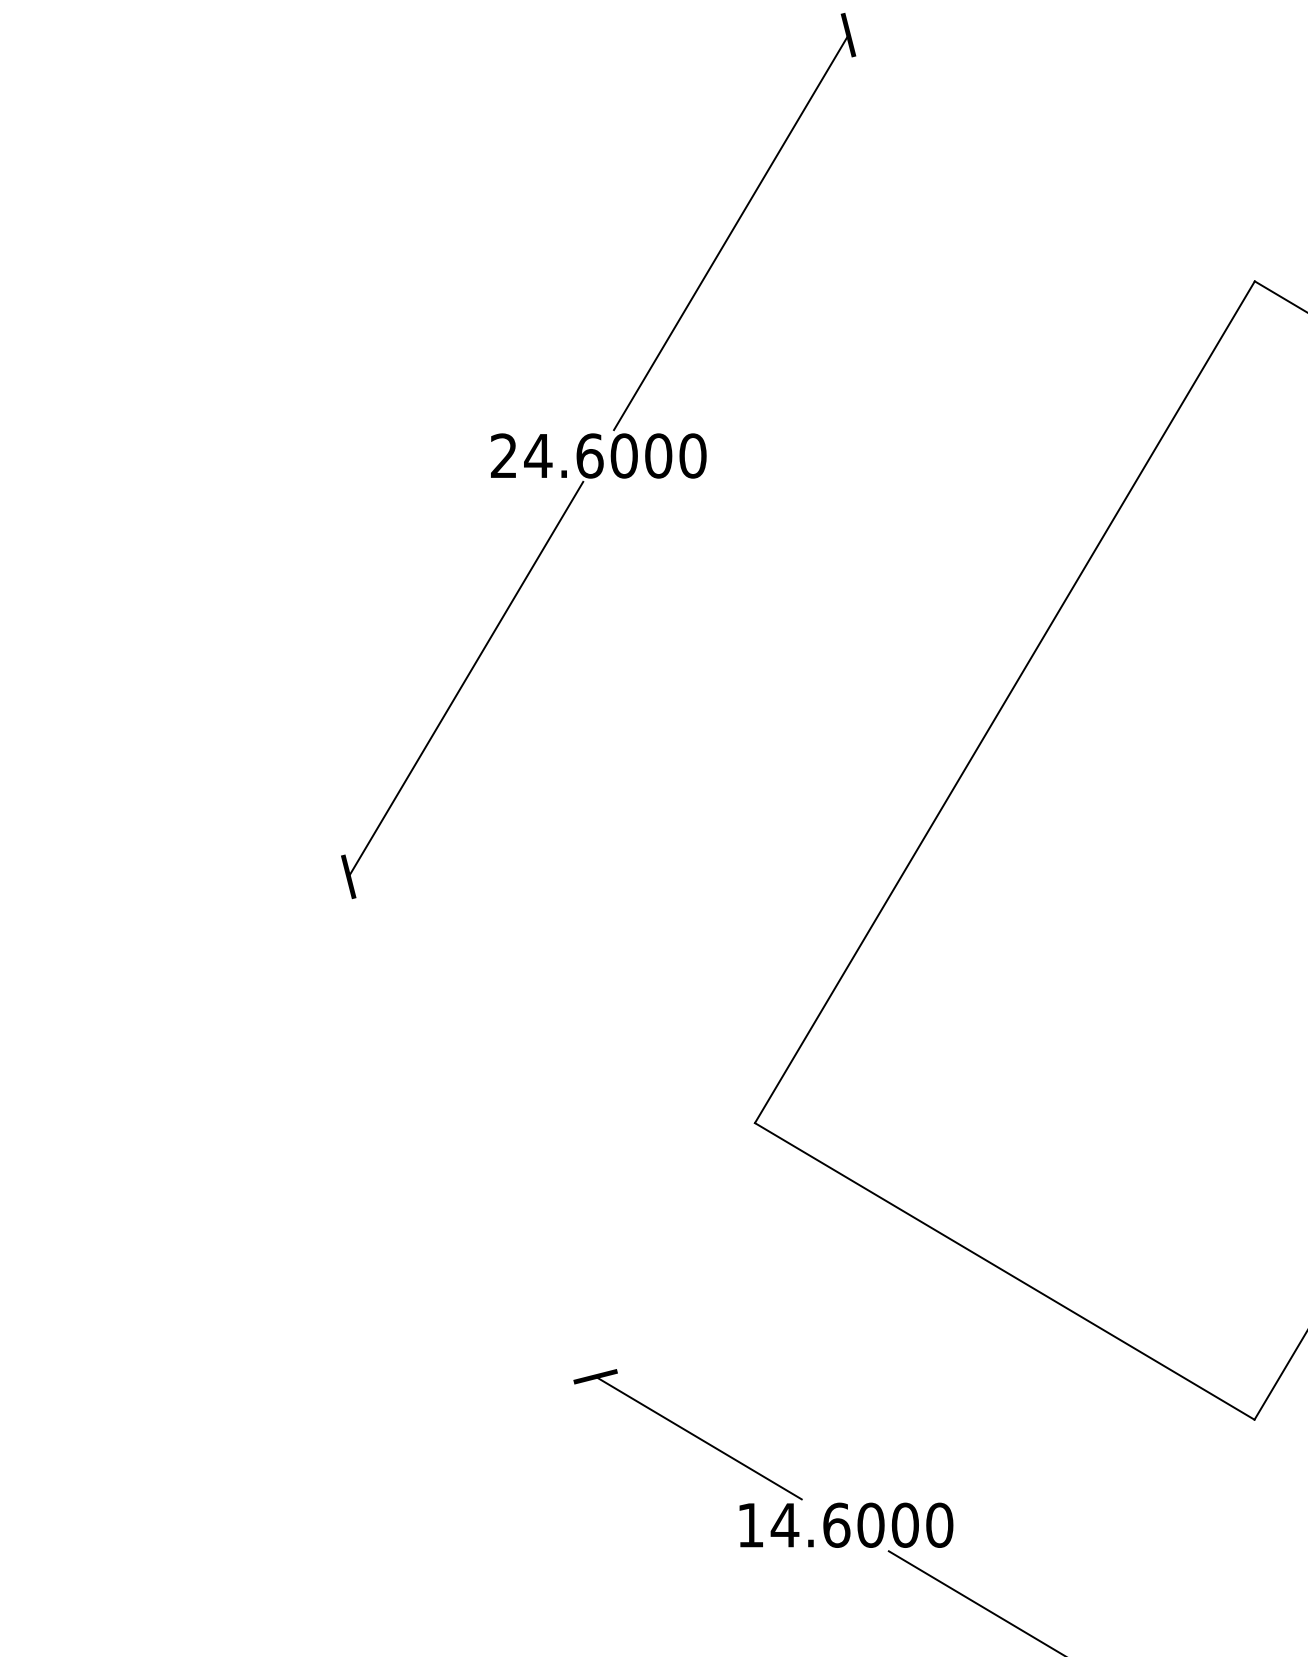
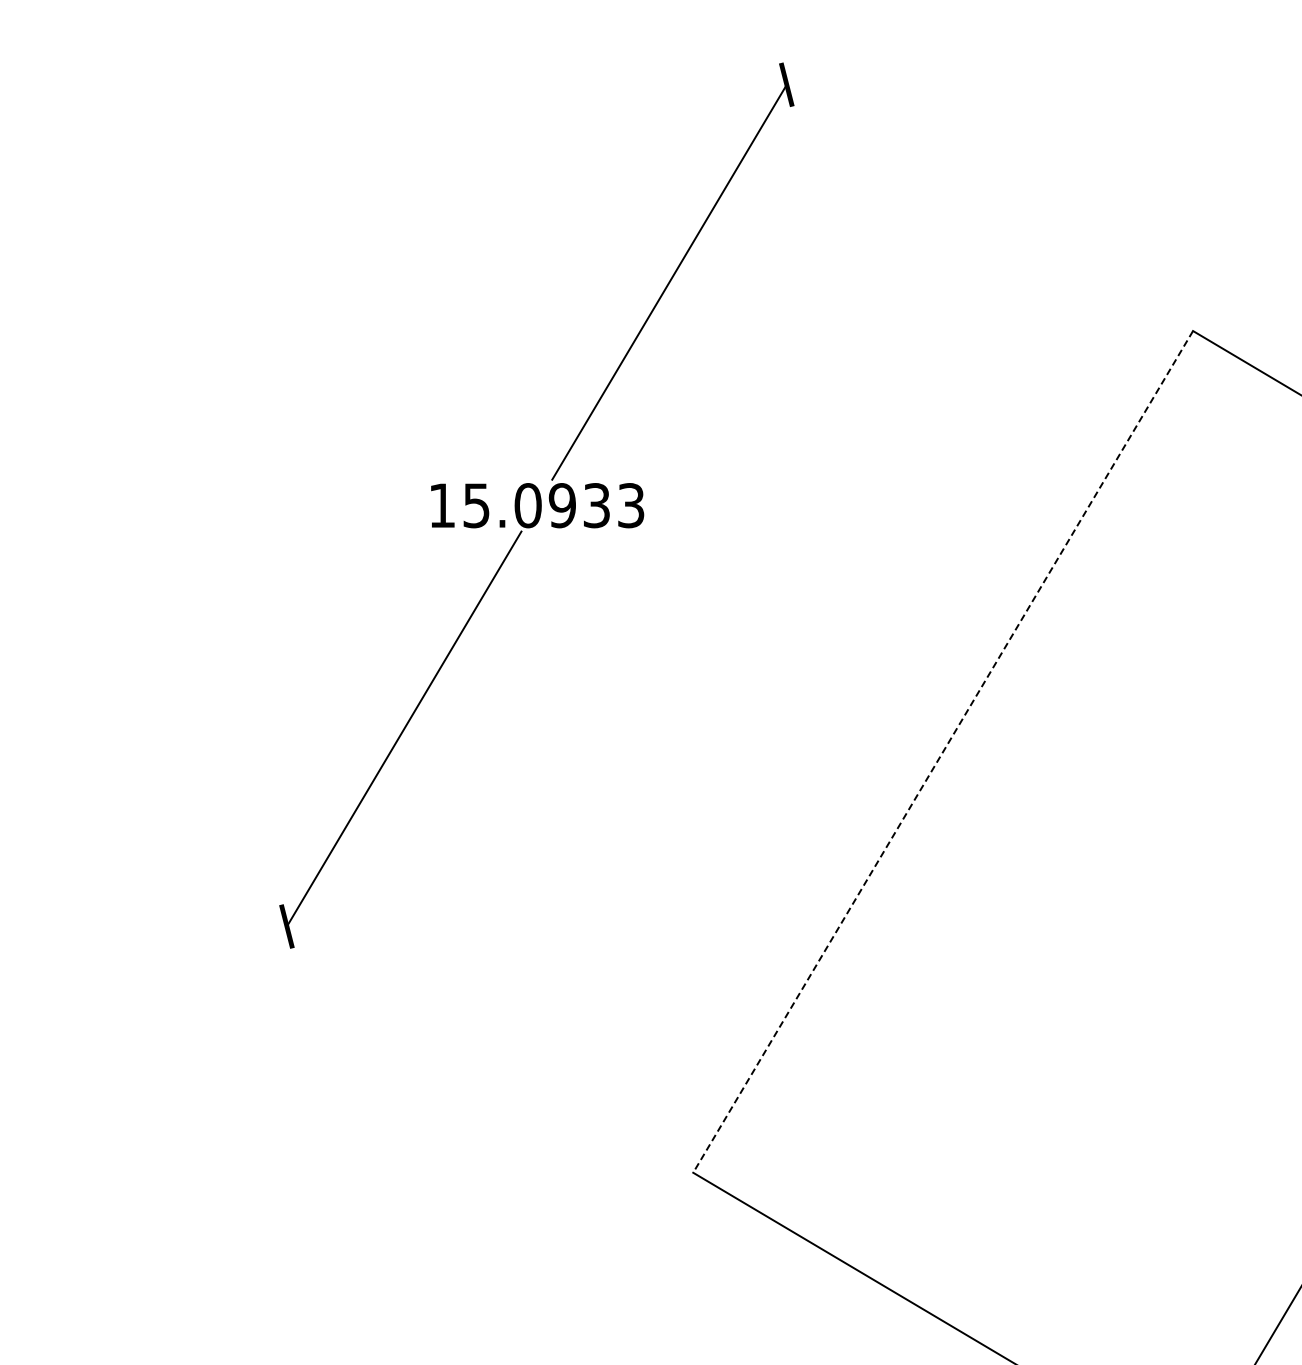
text: (598, 455) -> (536, 505), 24.6000 -> 15.0933
line: (1004, 702) -> (942, 752), solid -> dashed

